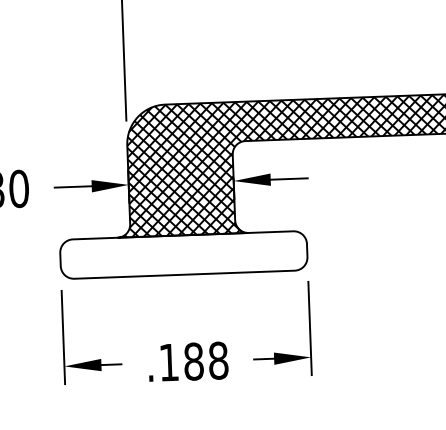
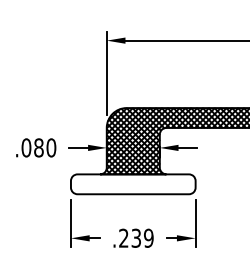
text: (194, 360) -> (136, 237), .188 -> .239

